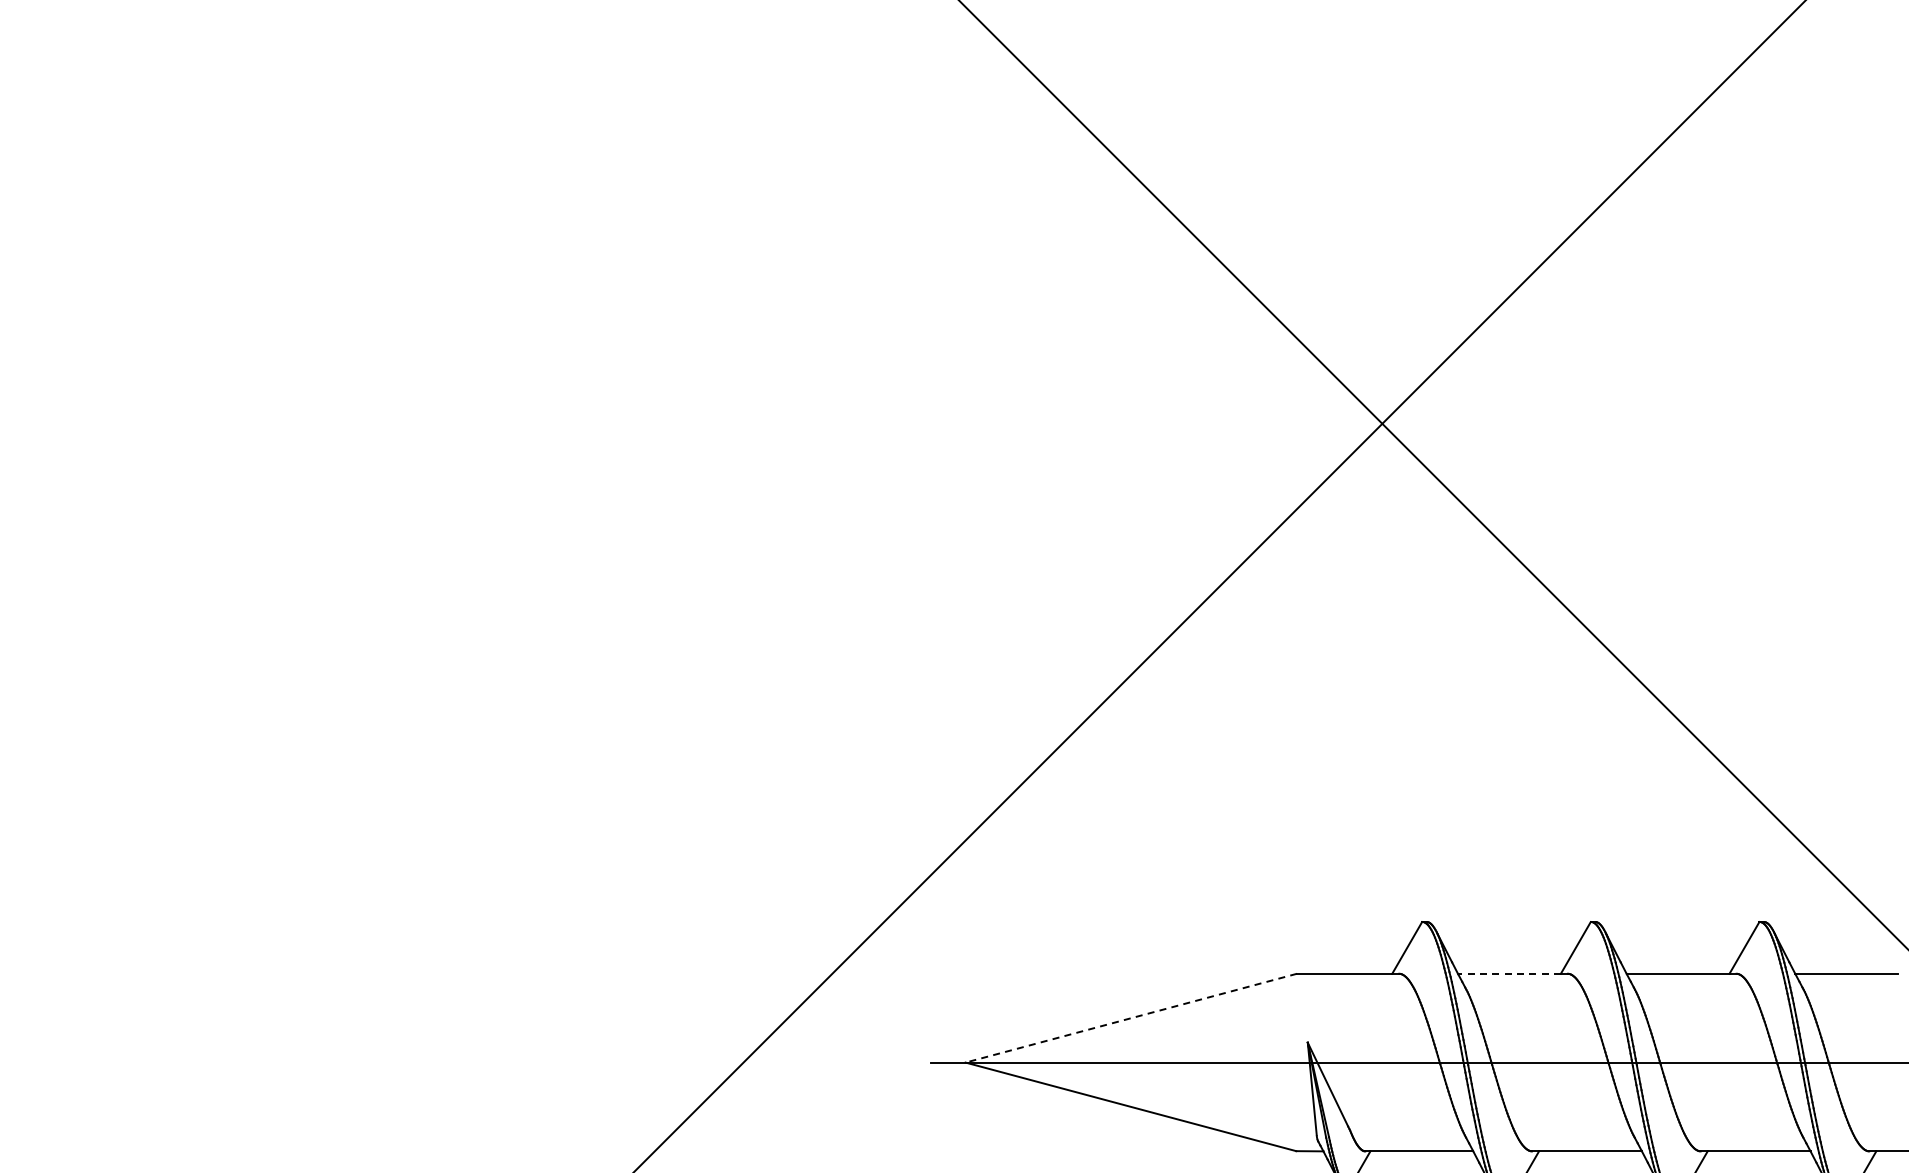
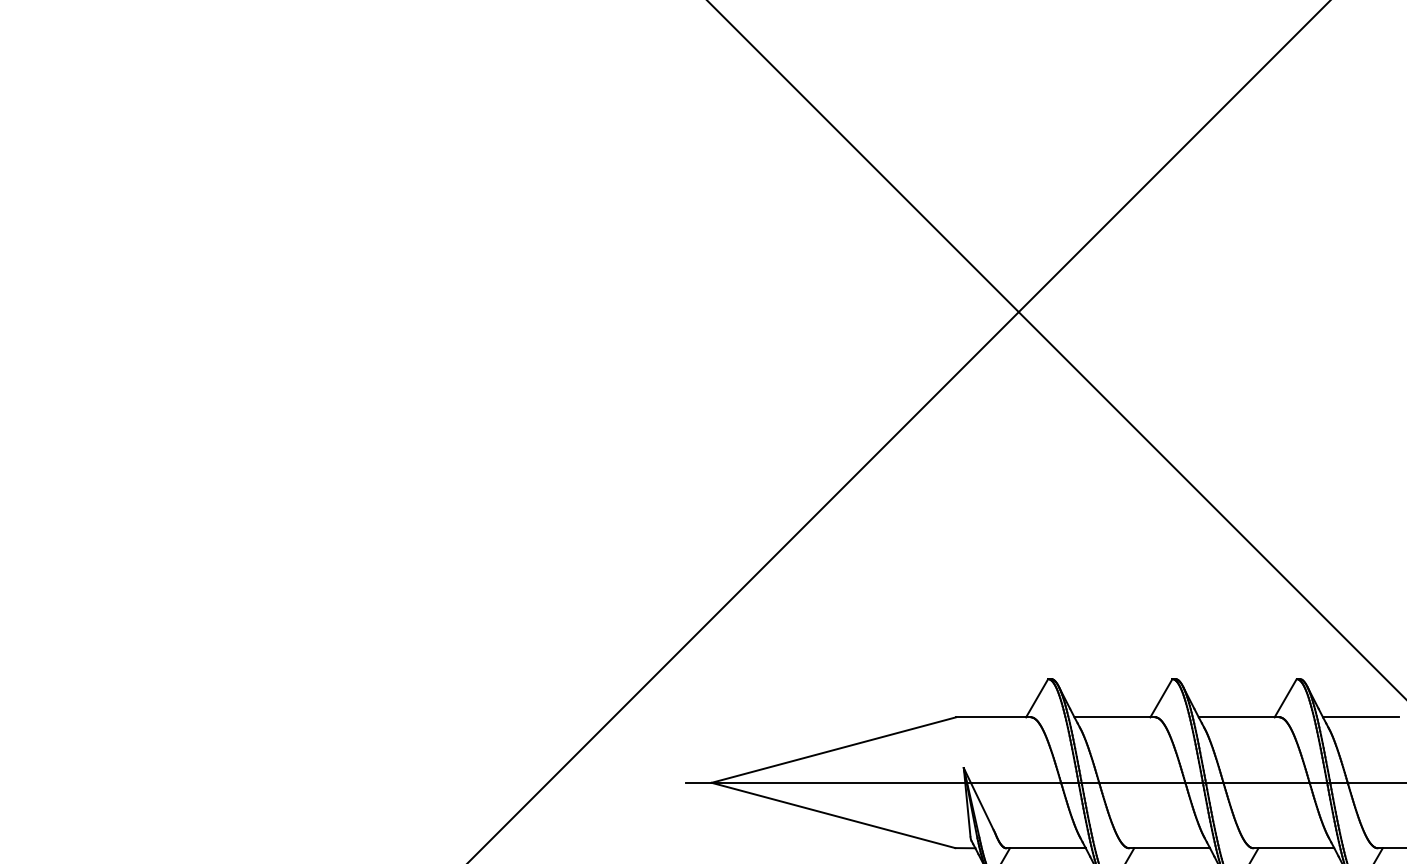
line: (1508, 973) -> (1111, 717), dashed -> solid
line: (1131, 1018) -> (833, 750), dashed -> solid

